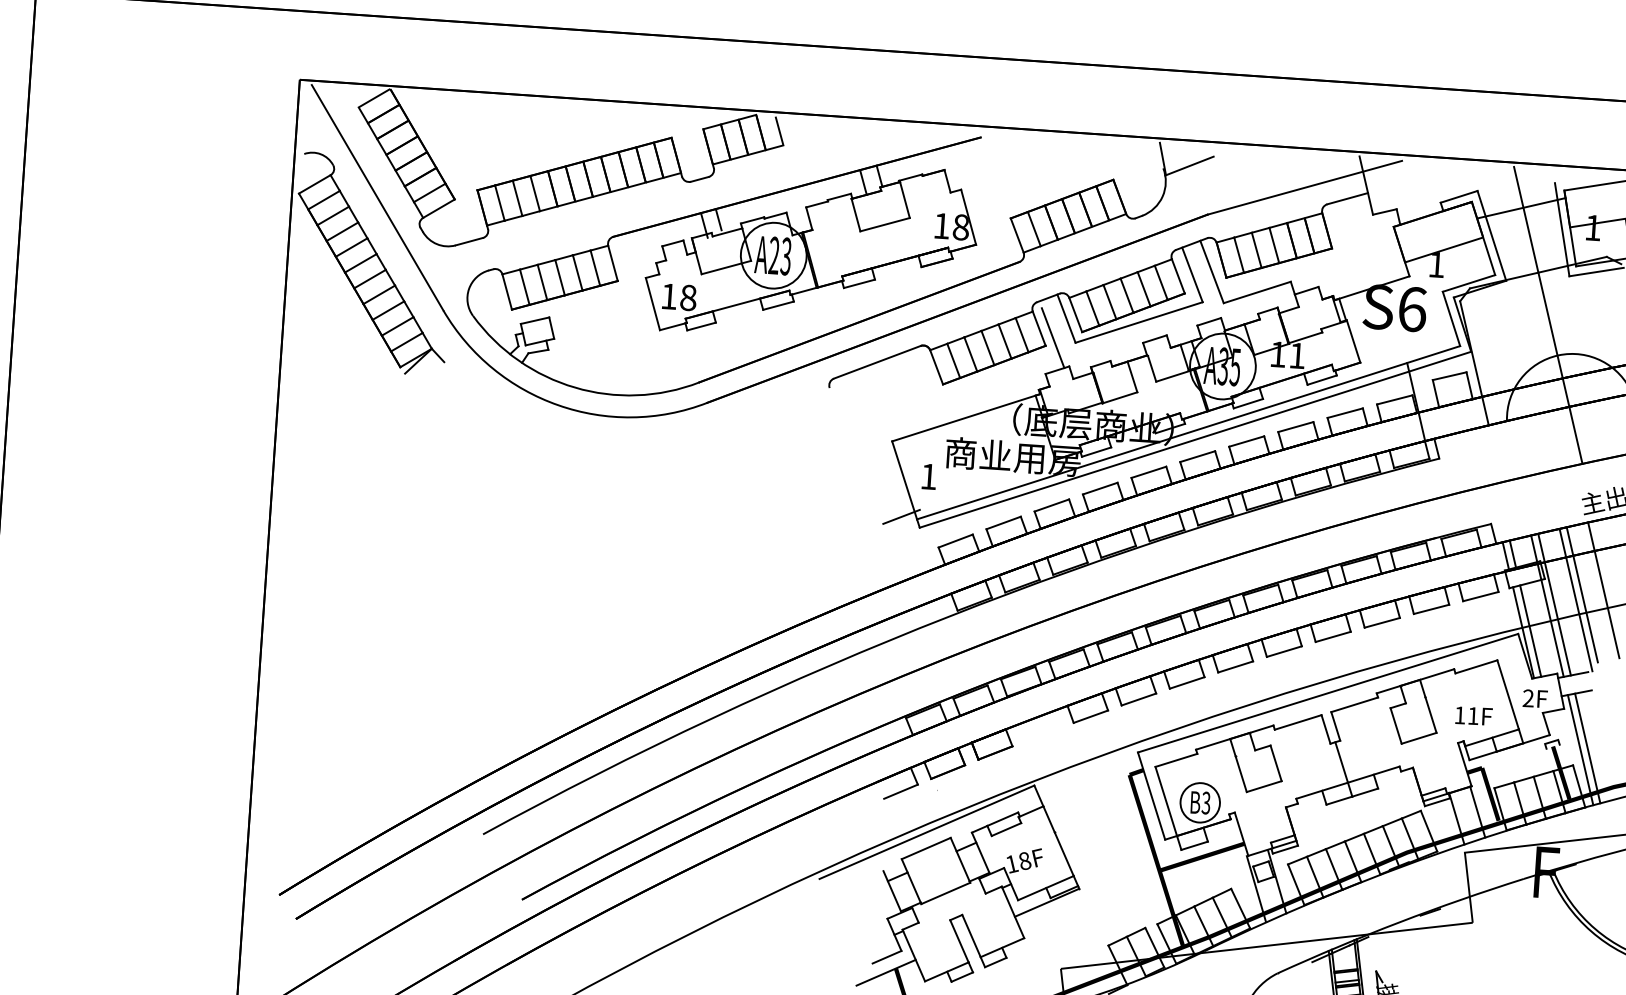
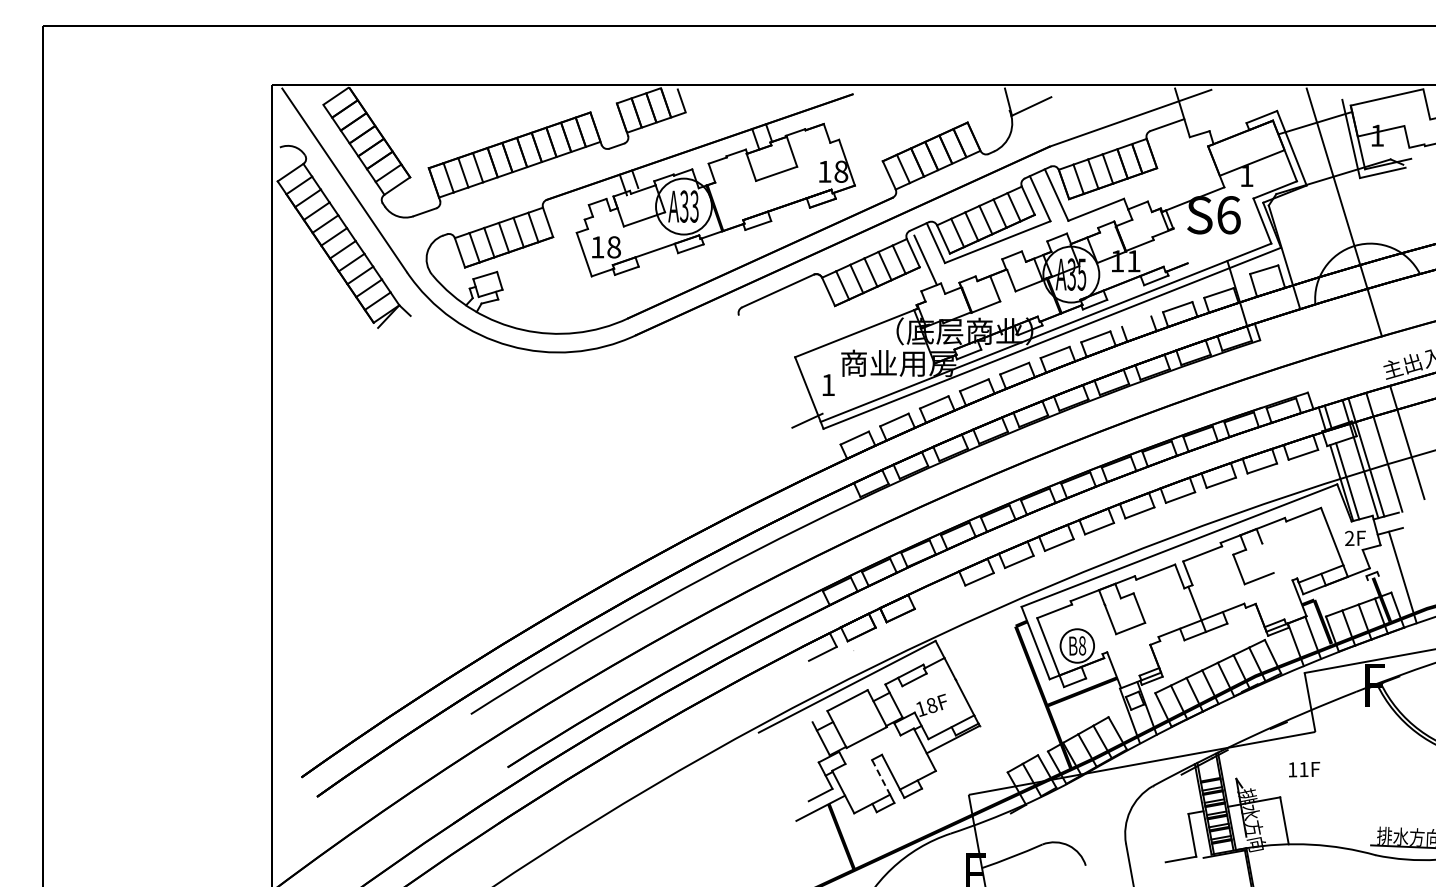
text: (774, 255) -> (684, 206), A23 -> A33
line: (1353, 341) -> (1180, 245), removed
line: (1295, 426) -> (1136, 321), removed
line: (1582, 594) -> (1389, 447), removed
line: (1430, 715) -> (1267, 558), removed
text: (1474, 715) -> (1304, 769), moved
line: (1580, 750) -> (1396, 579), removed
text: (1206, 802) -> (1082, 645), B3 -> B8
line: (959, 941) -> (881, 777), solid -> dashed

